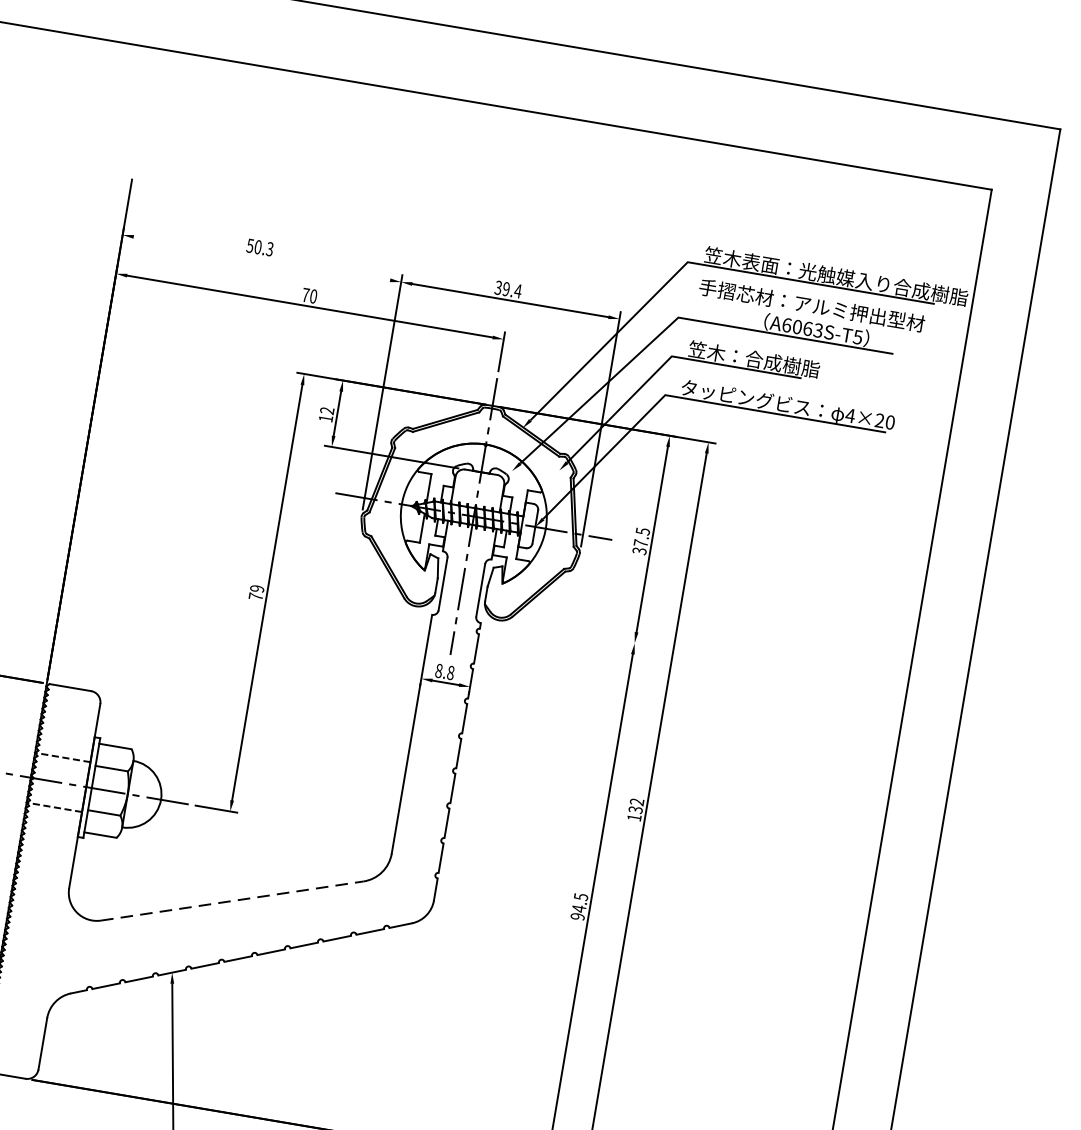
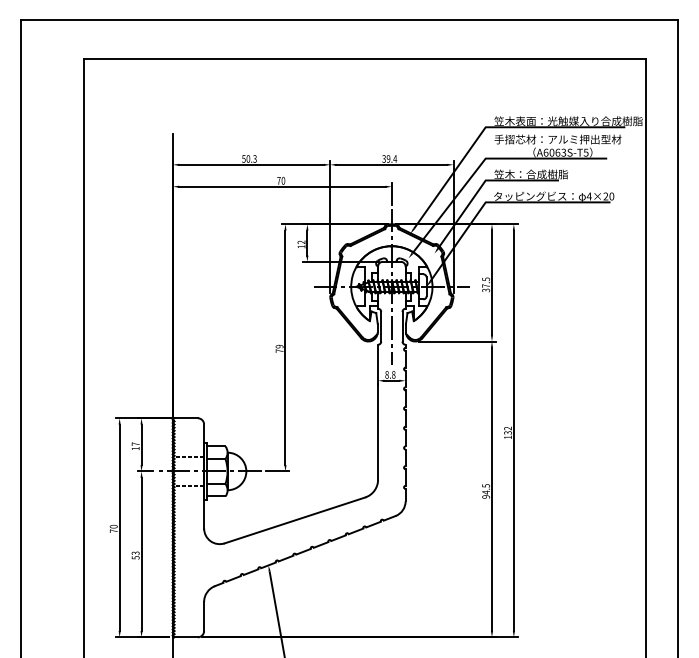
line: (262, 257) -> (251, 164), added
line: (573, 632) -> (457, 341), added
line: (231, 900) -> (294, 520), dashed -> solid

